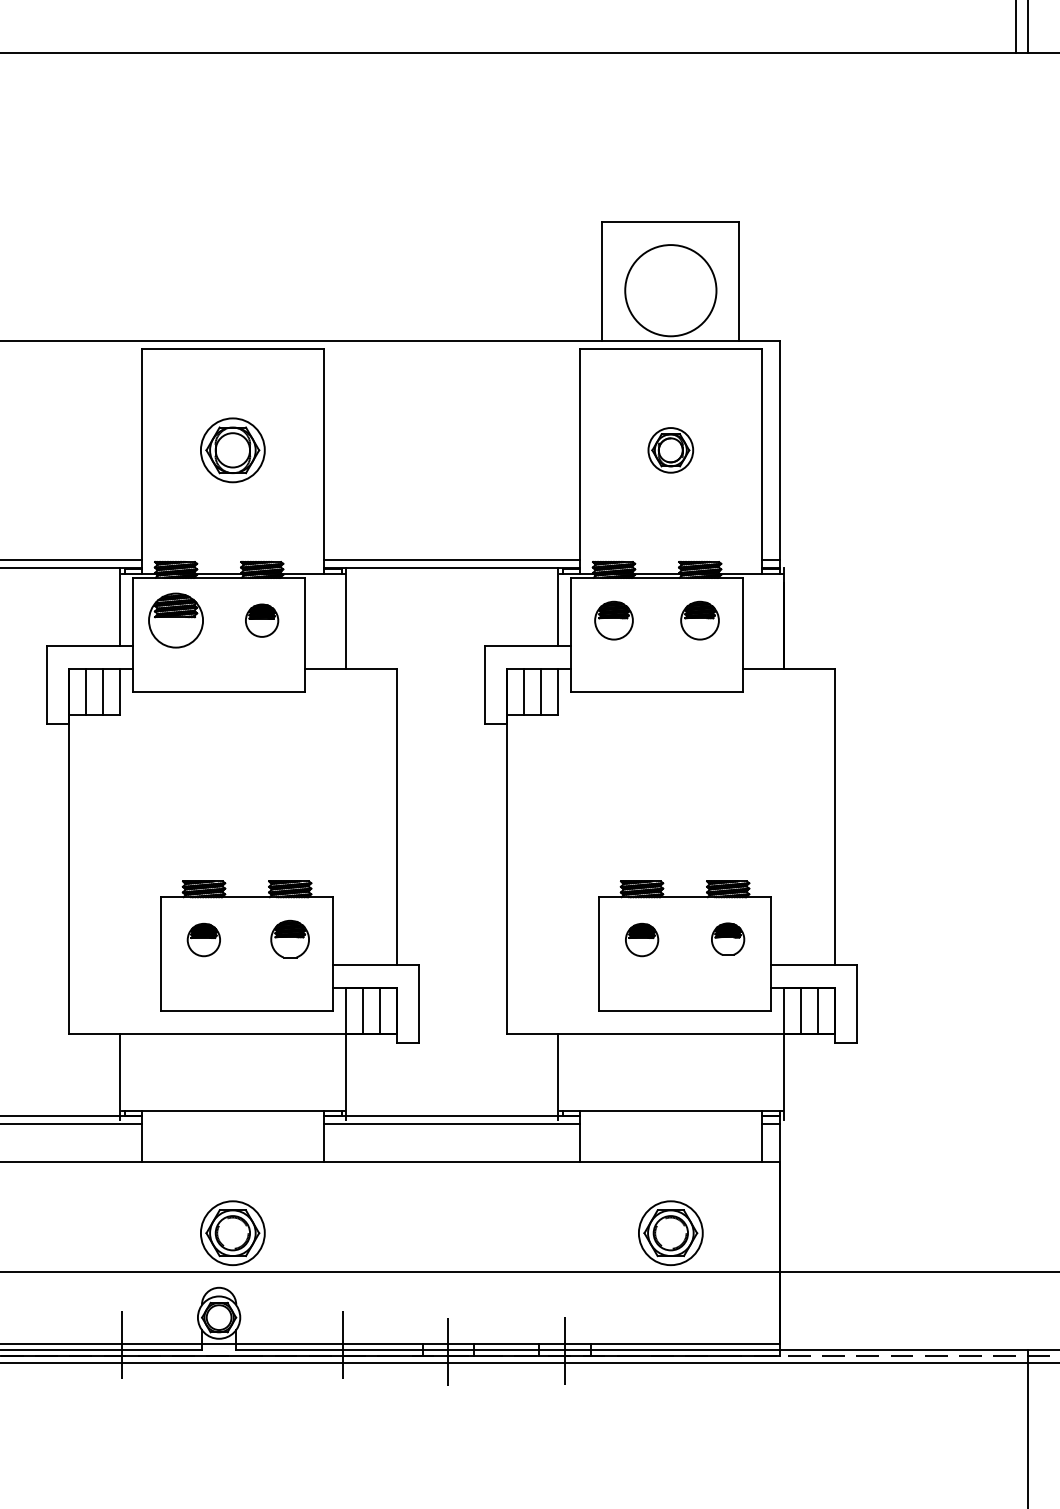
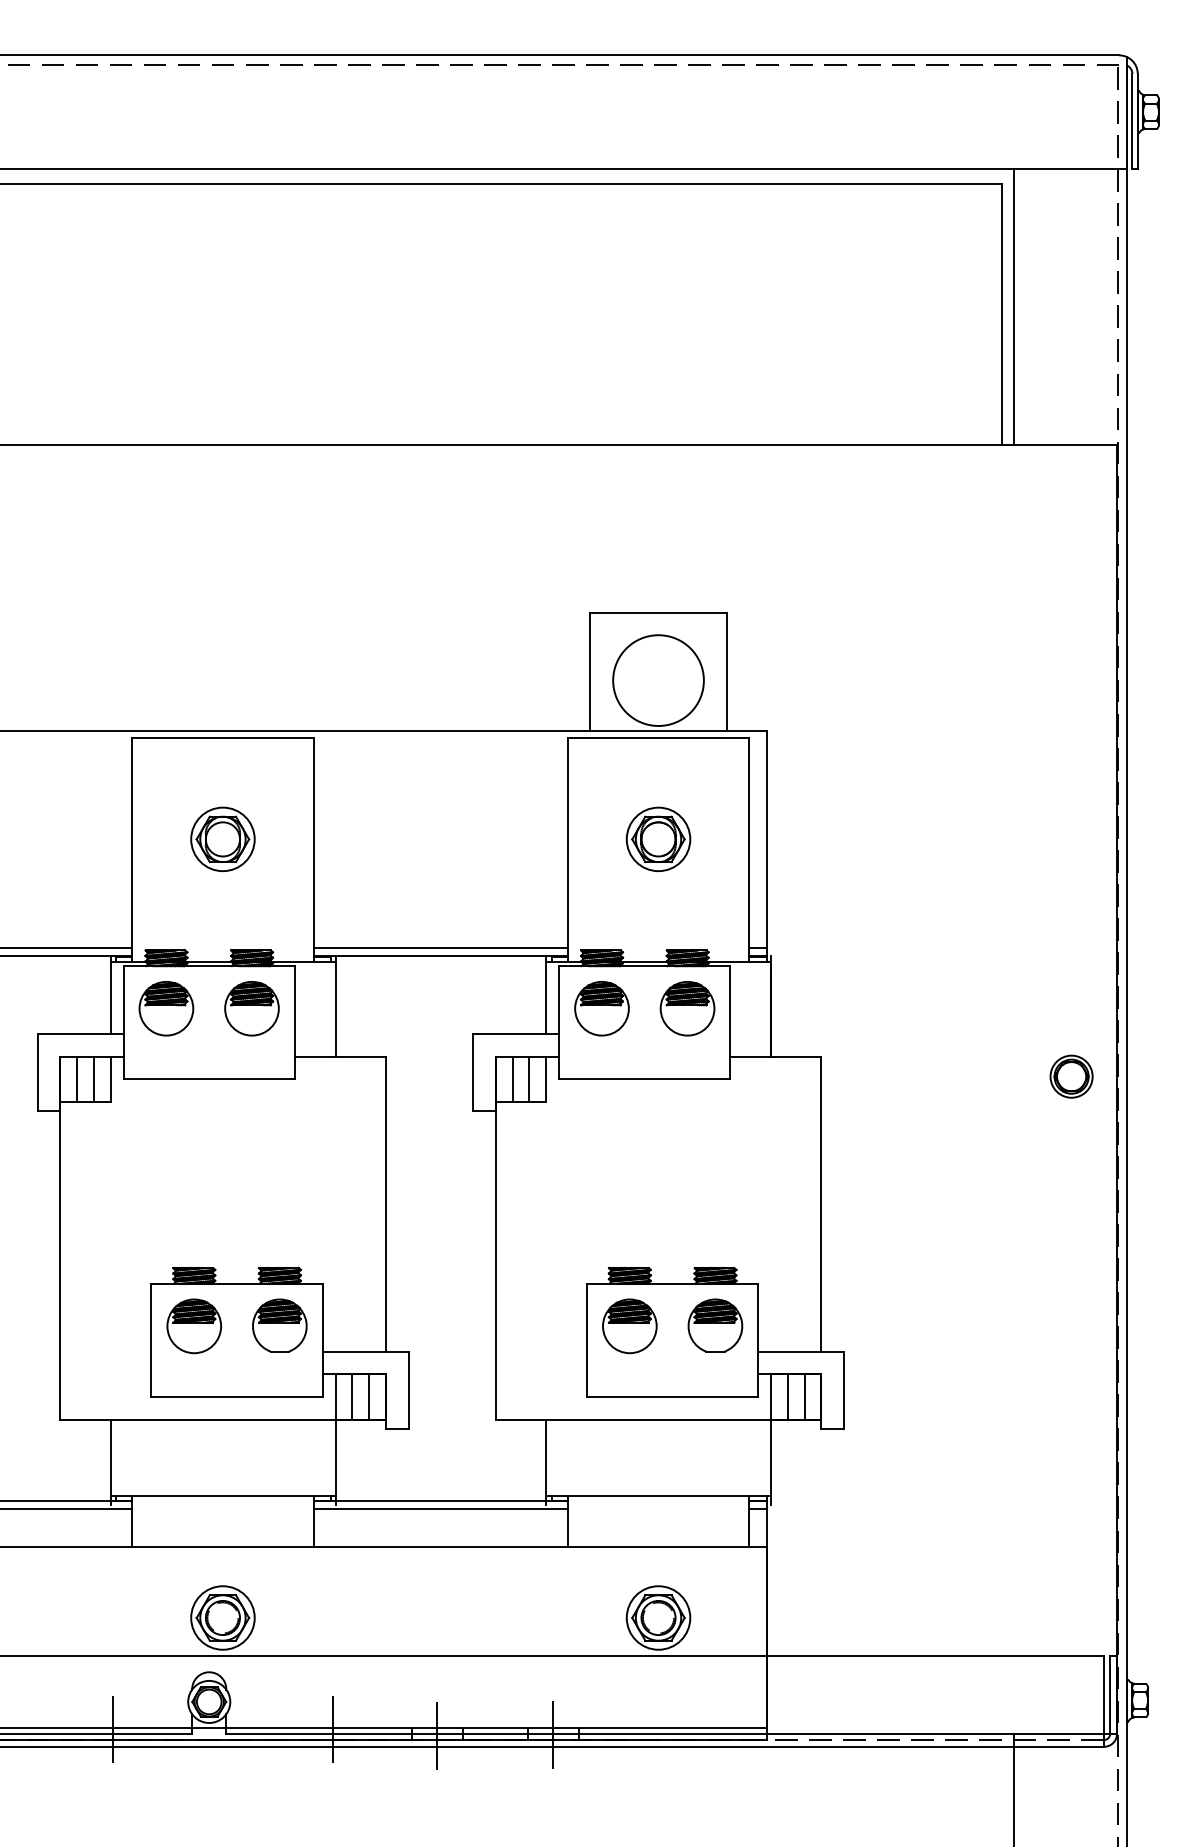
part: (670, 450) -> (658, 839), size x1.43
part: (261, 620) -> (251, 1008), size x1.67
part: (613, 620) -> (601, 1008), size x1.43
part: (699, 620) -> (687, 1008), size x1.43
part: (289, 939) -> (279, 1325), size x1.43
part: (728, 939) -> (715, 1325), size x1.67
part: (203, 940) -> (193, 1326), size x1.67
part: (641, 940) -> (629, 1326), size x1.67

